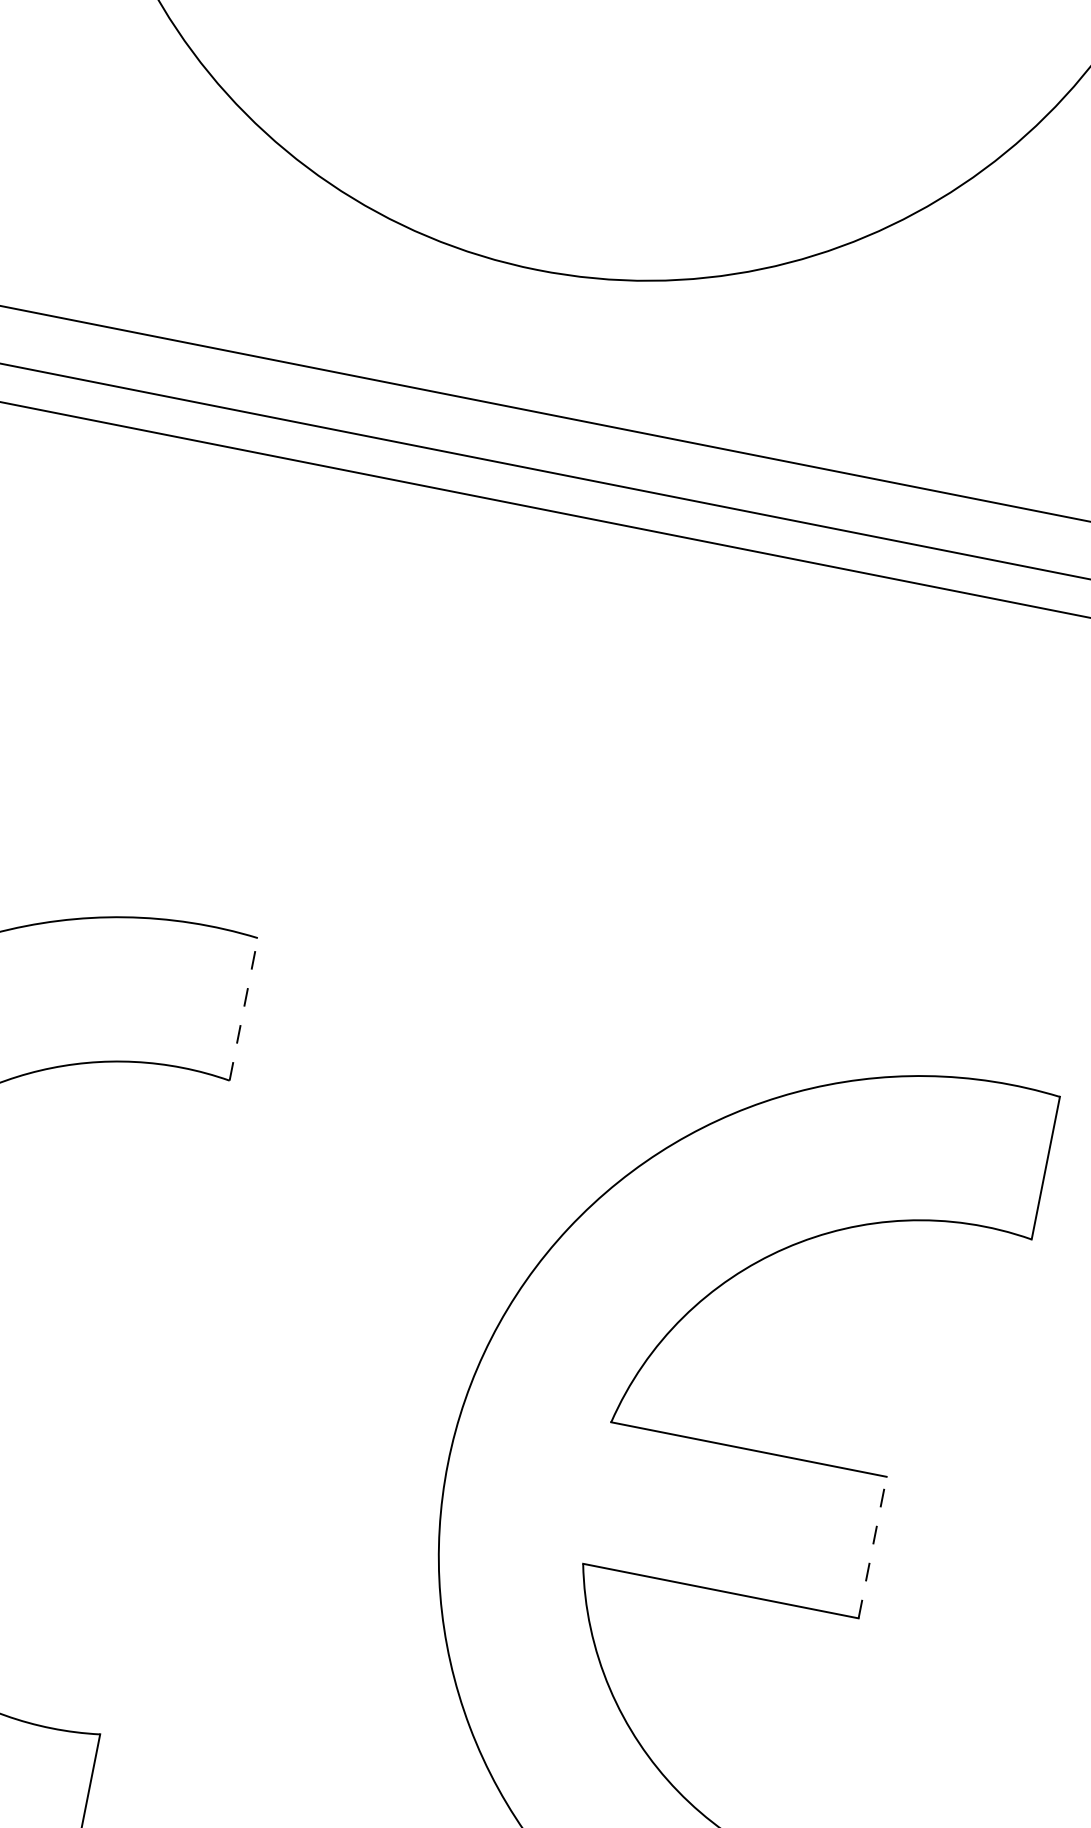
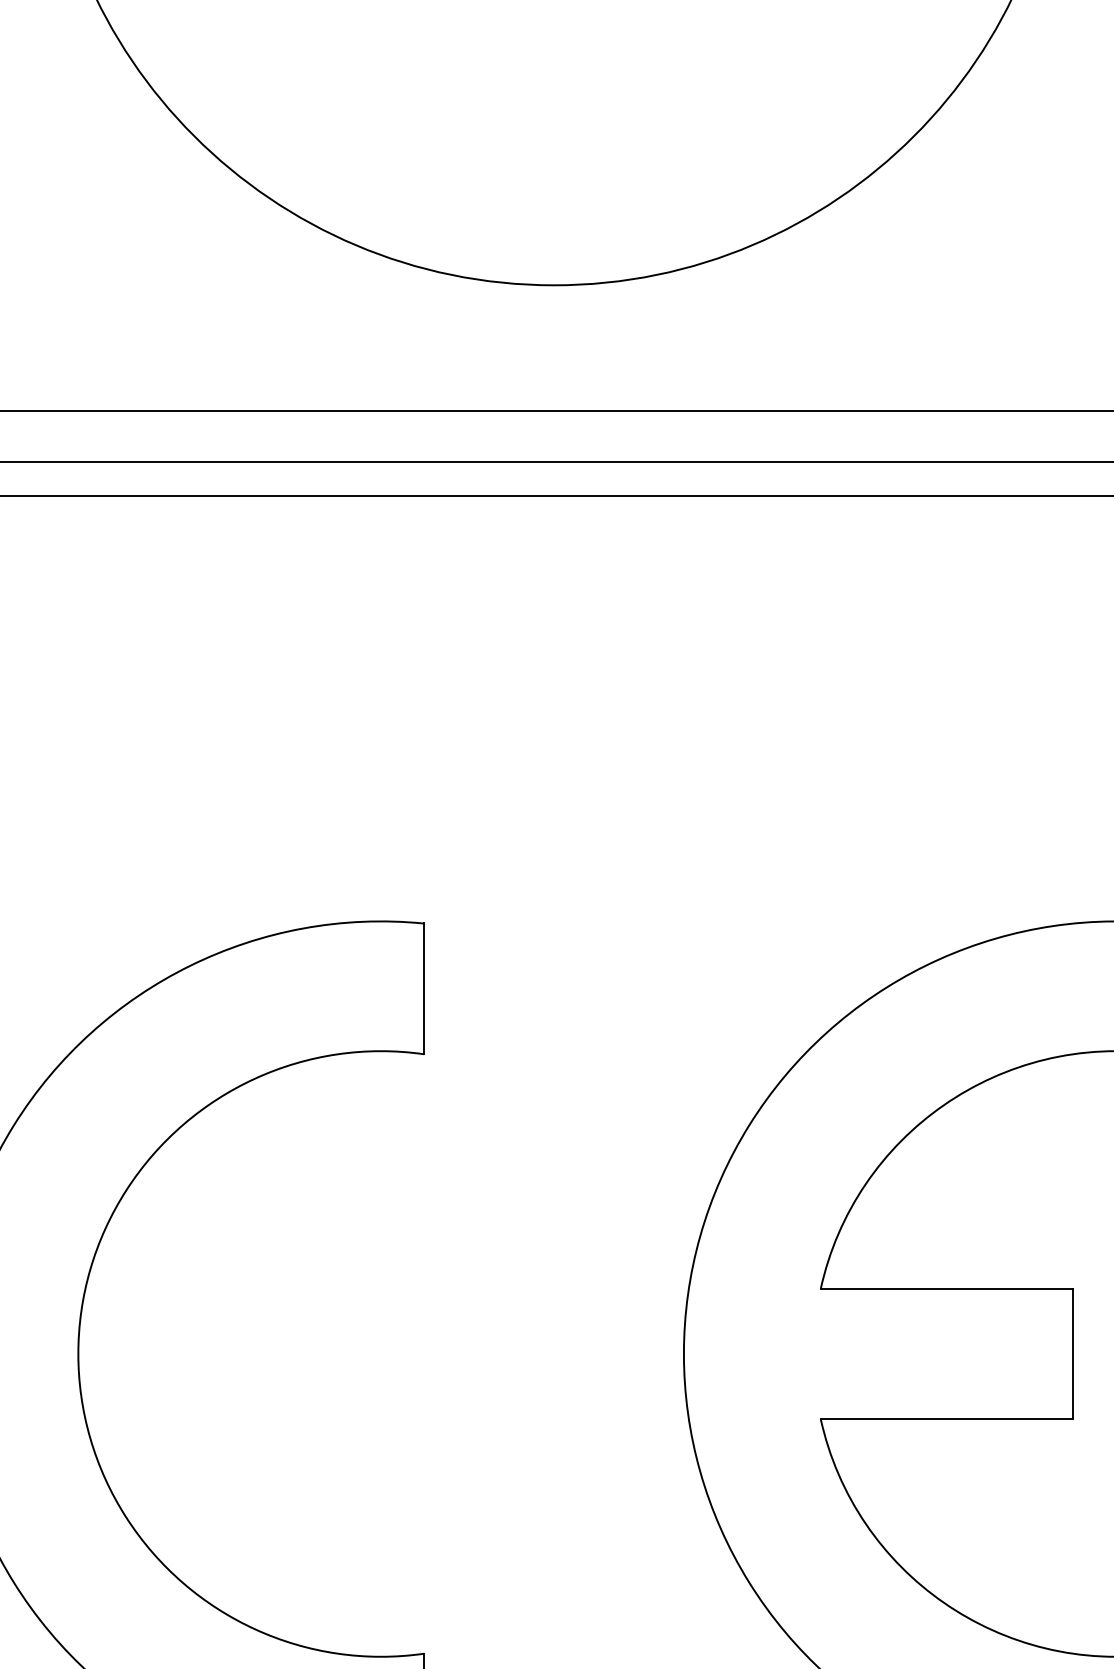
line: (243, 1008) -> (424, 988), dashed -> solid
line: (873, 1547) -> (1073, 1353), dashed -> solid

